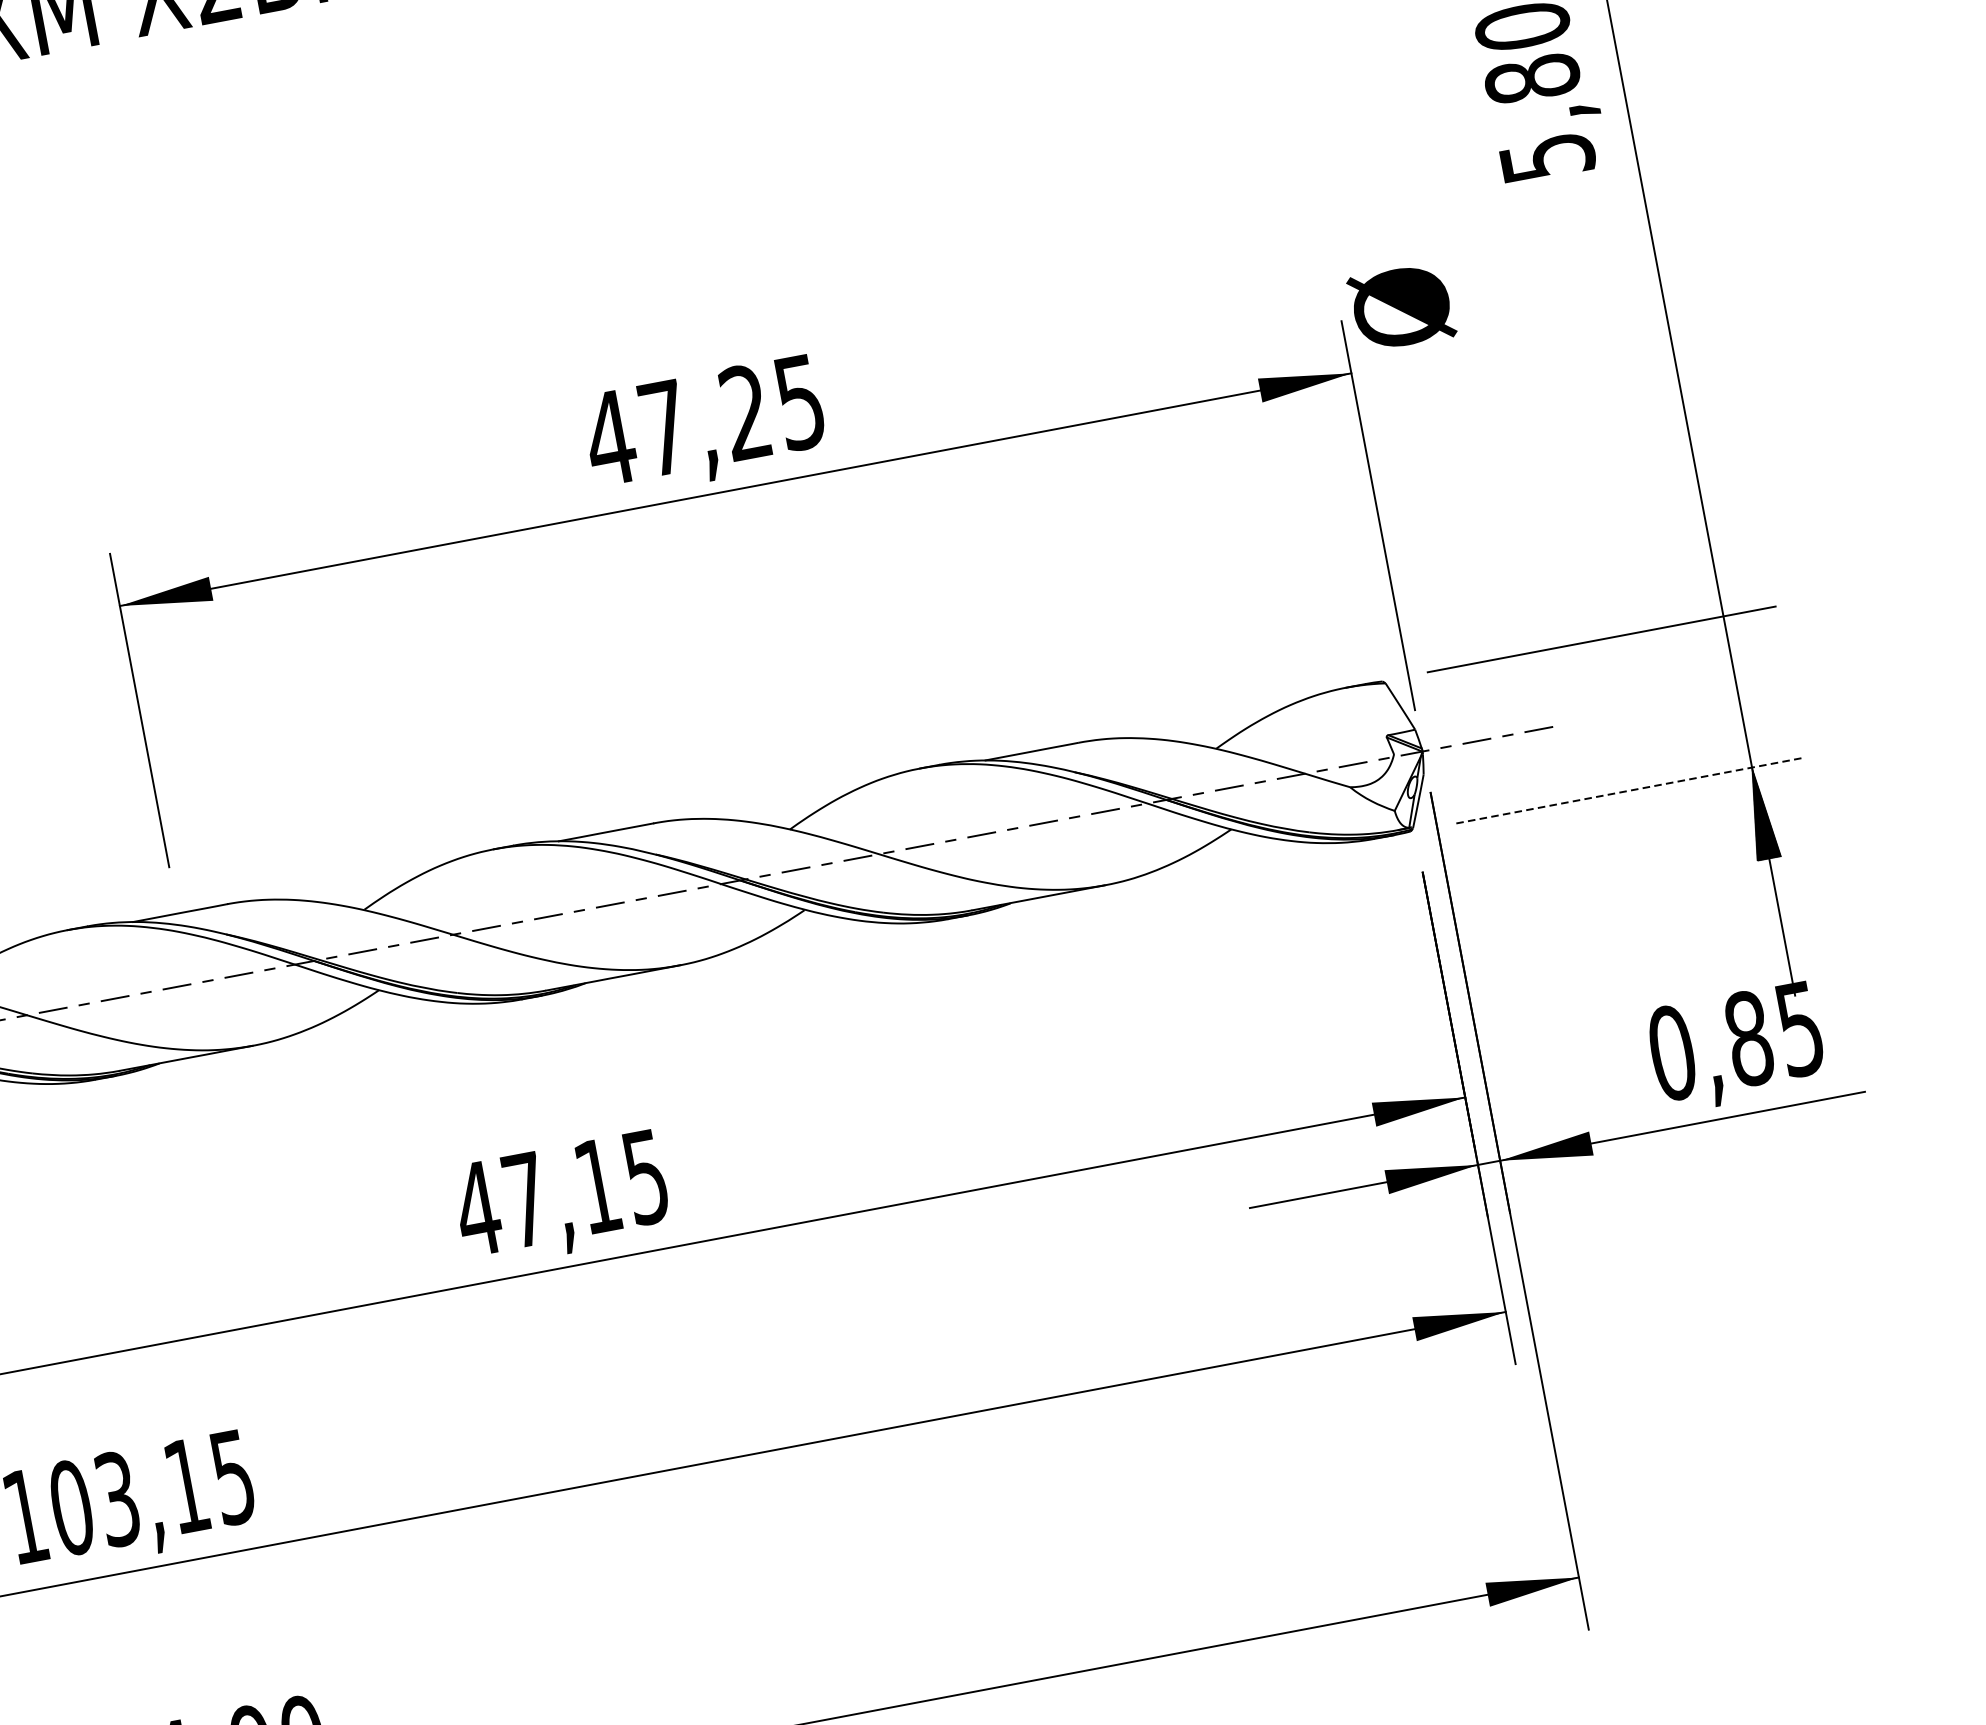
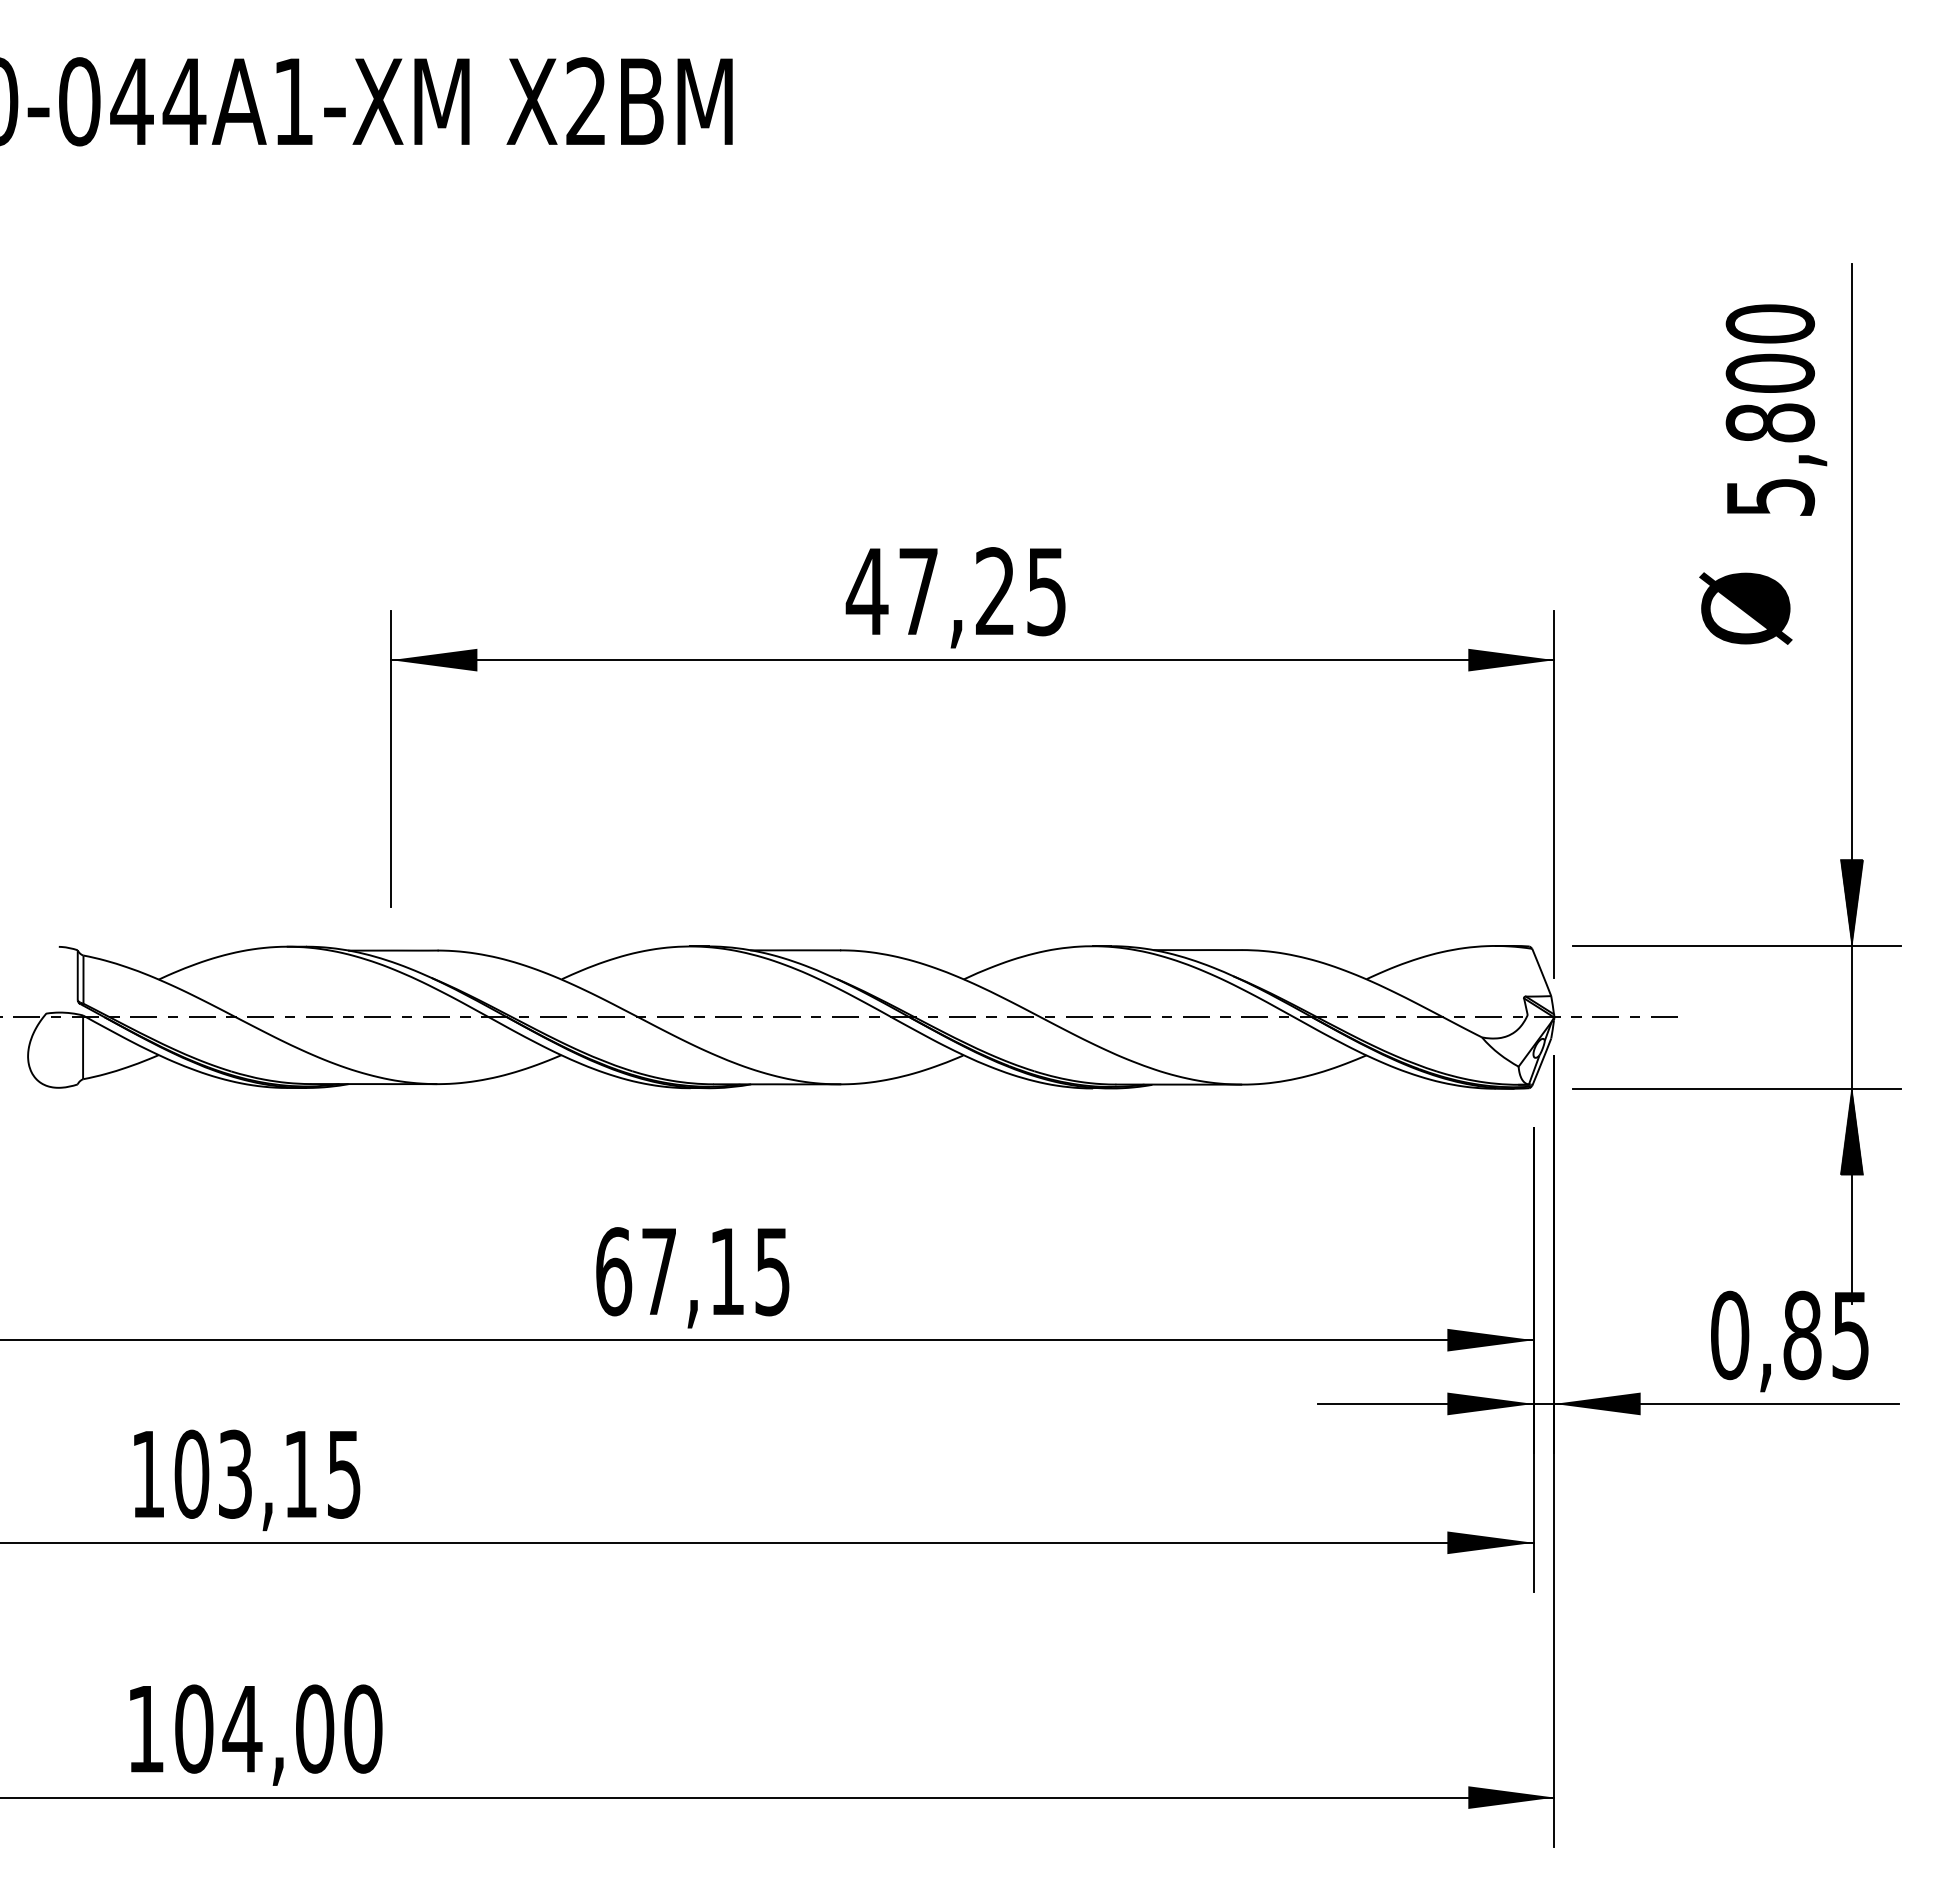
text: (1401, 307) -> (1745, 608), moved
hatch: (1714, 570) -> (1851, 902), added
line: (1630, 790) -> (1737, 1088), dashed -> solid
text: (477, 1208) -> (613, 1271), 47,15 -> 67,15

